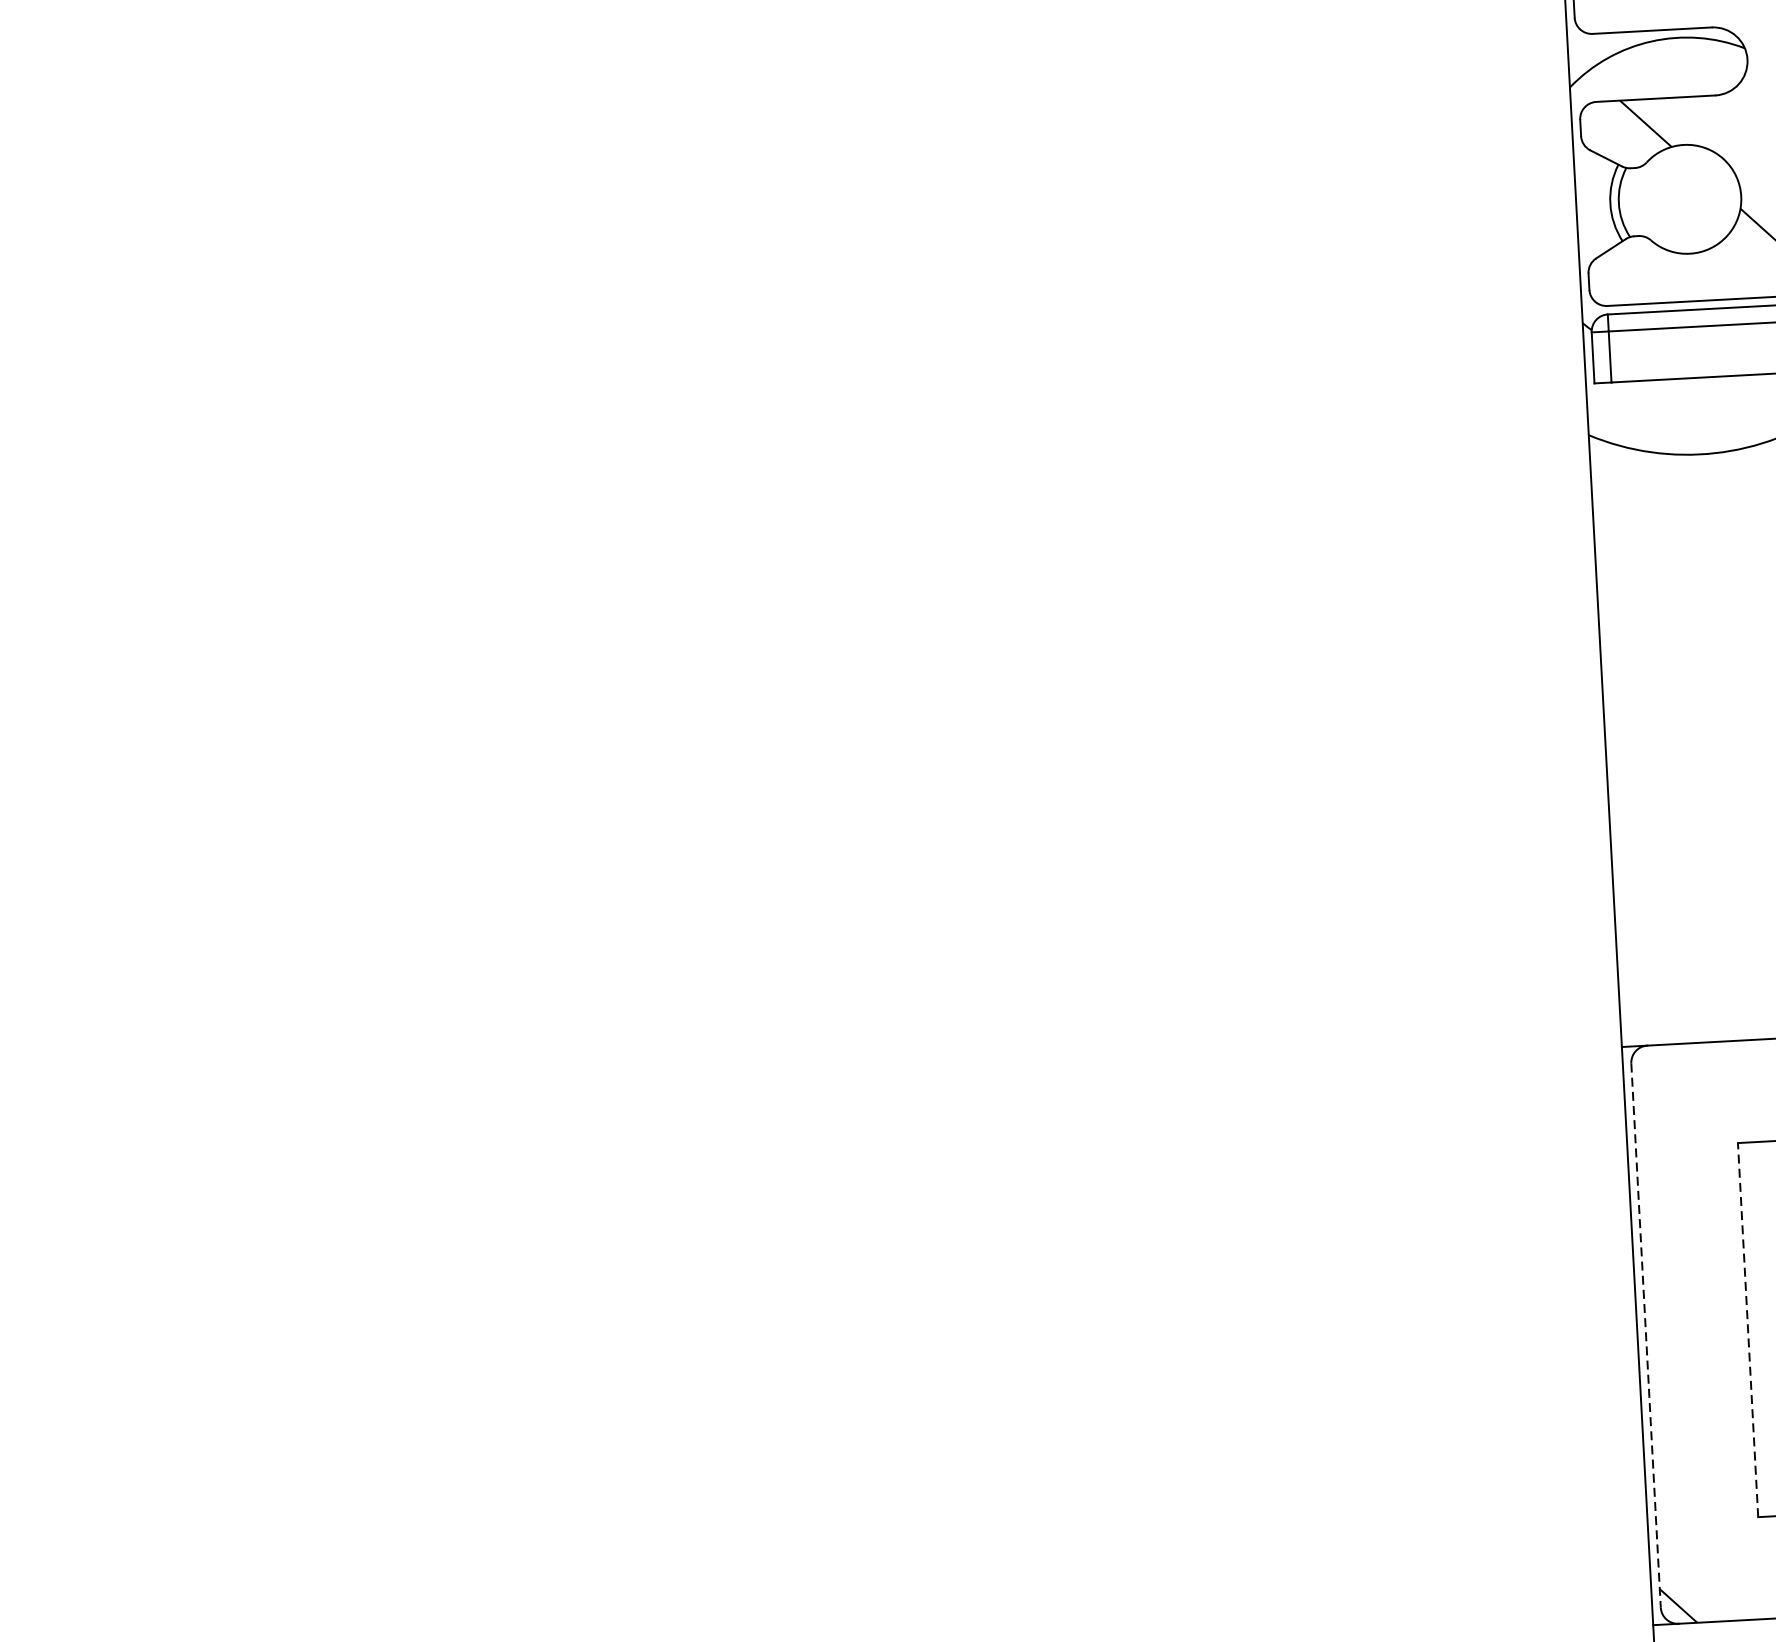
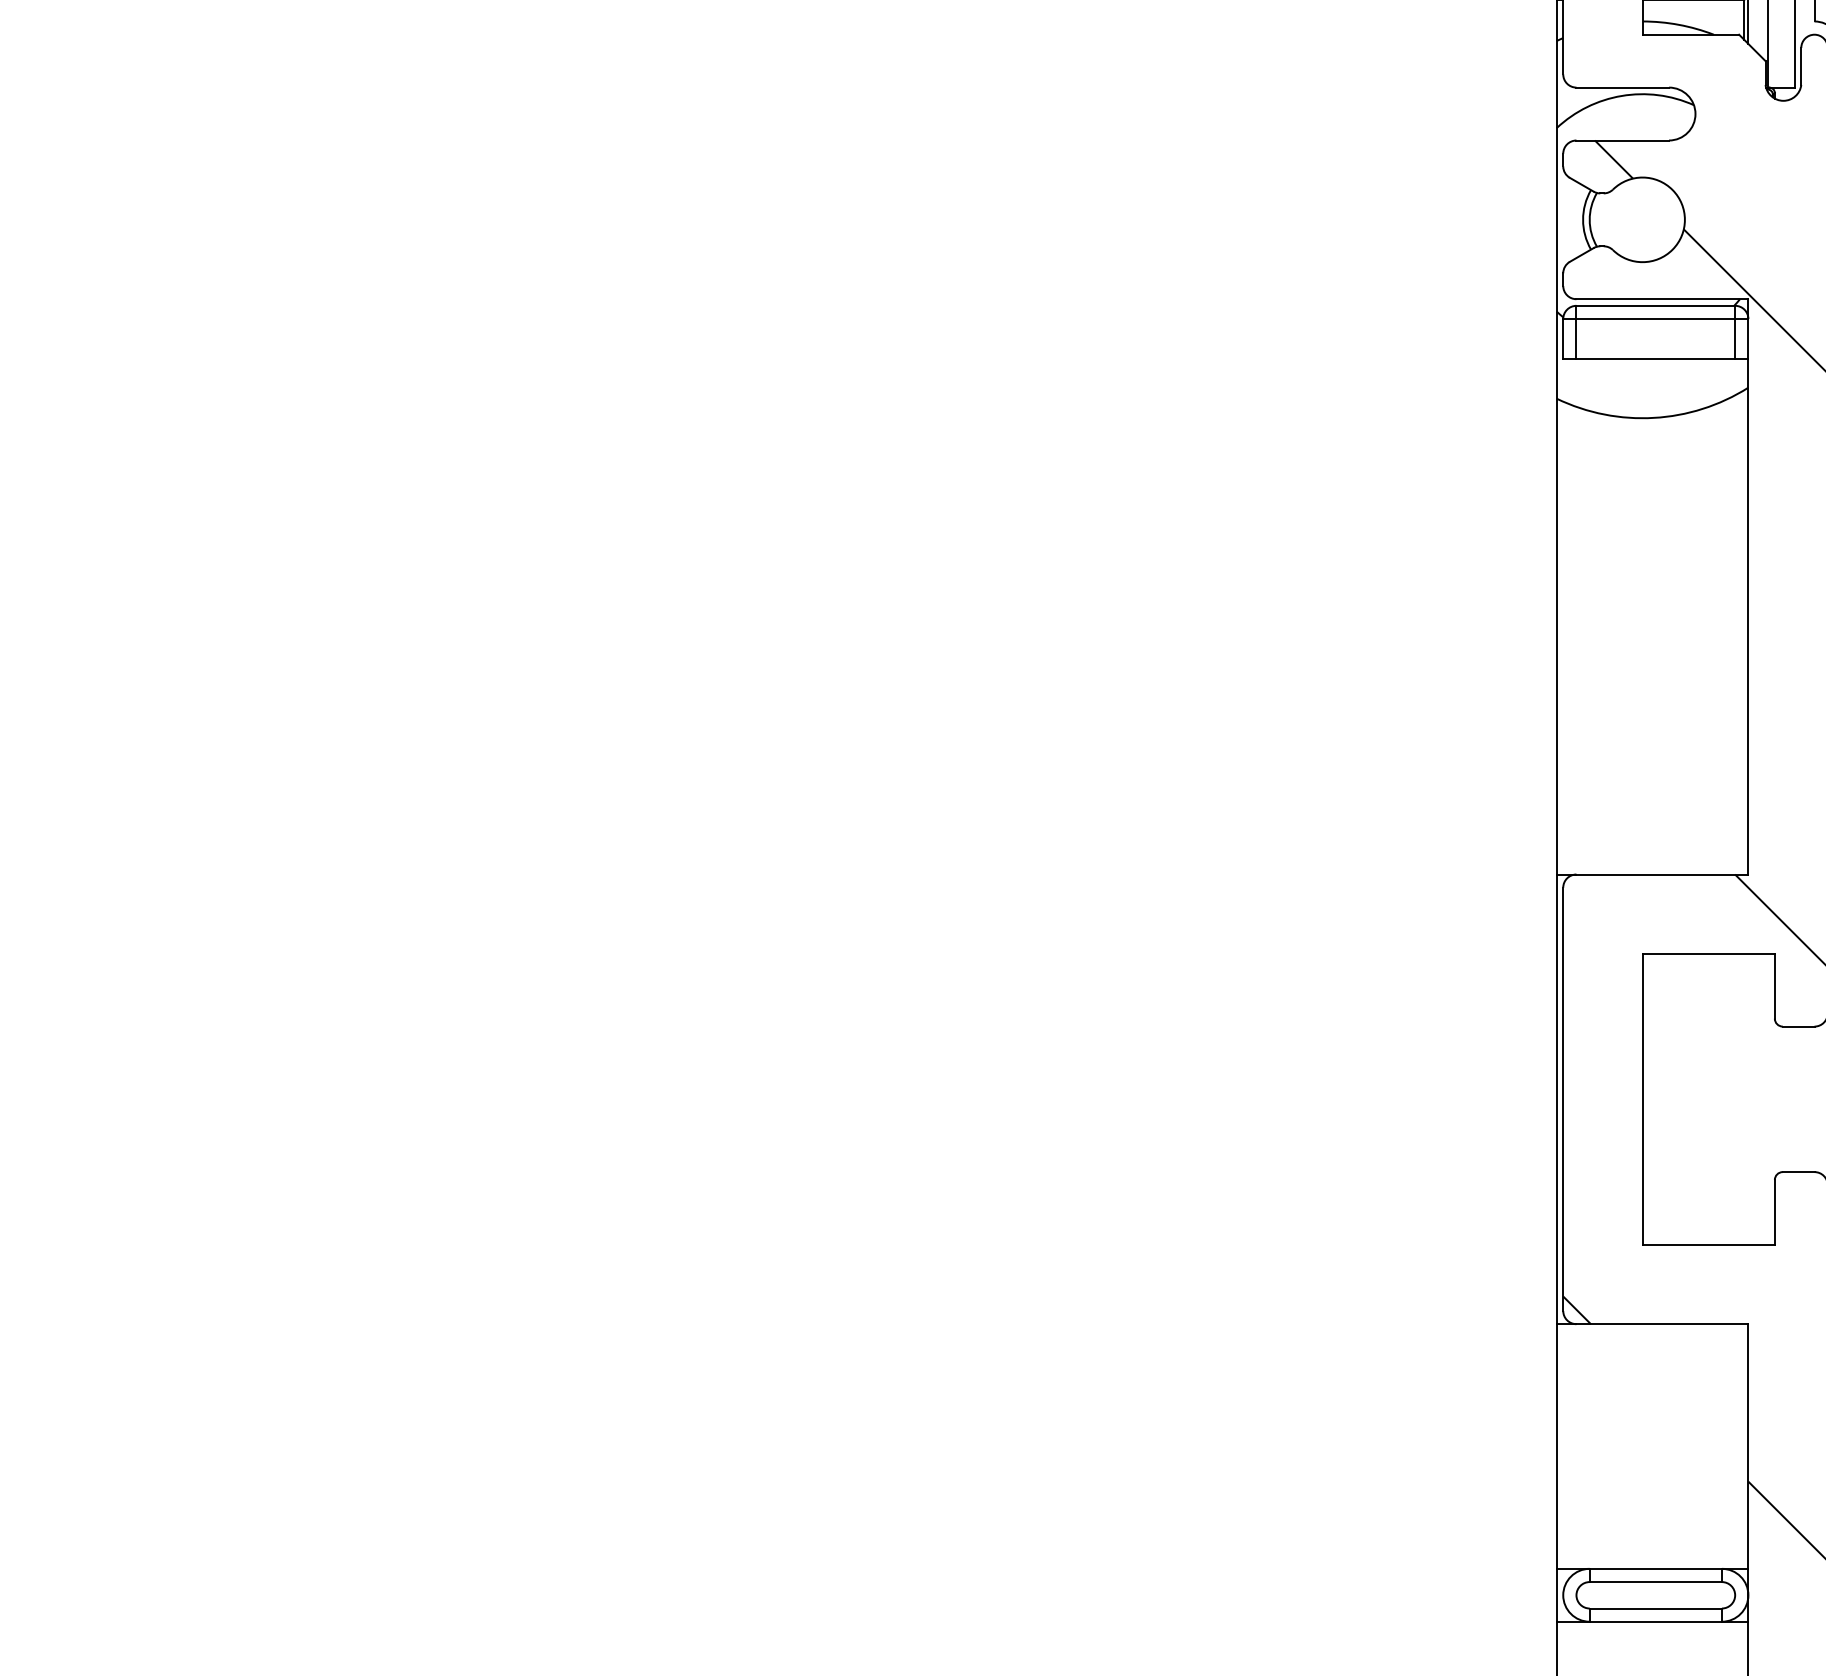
line: (1747, 1329) -> (1642, 1098), dashed -> solid
line: (1646, 1335) -> (1563, 1099), dashed -> solid

